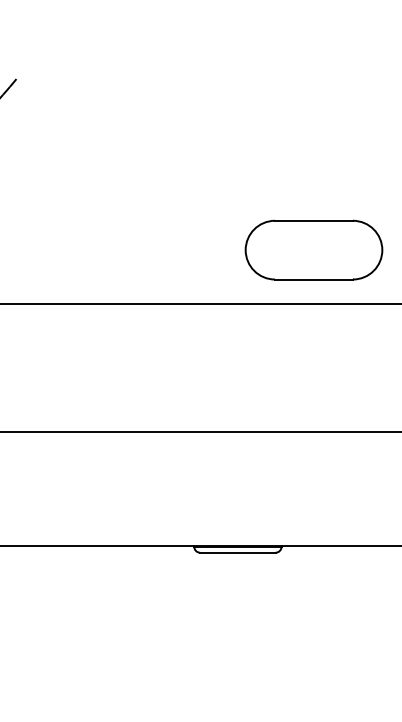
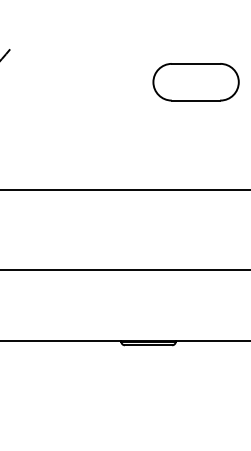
part: (313, 250) -> (195, 82), moved

